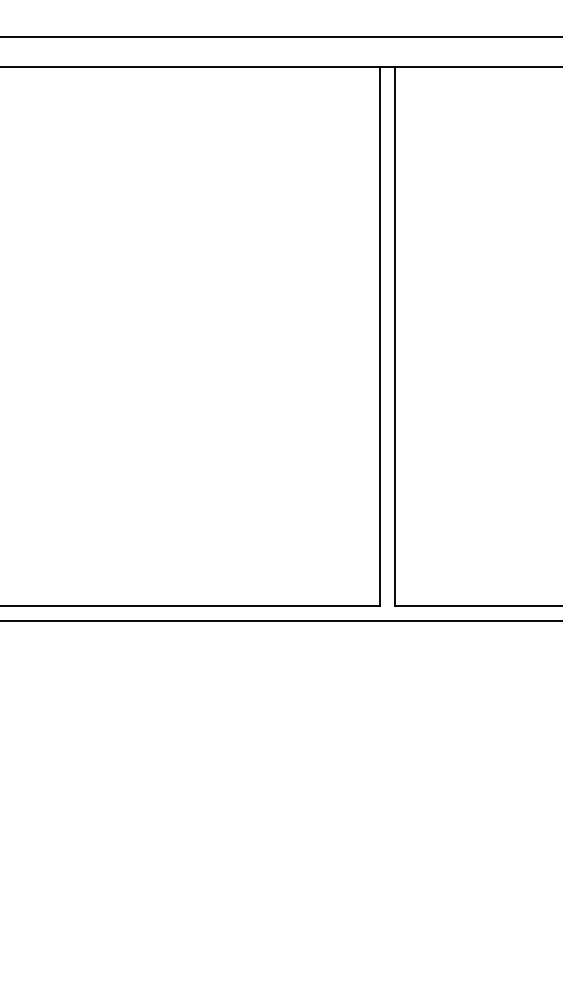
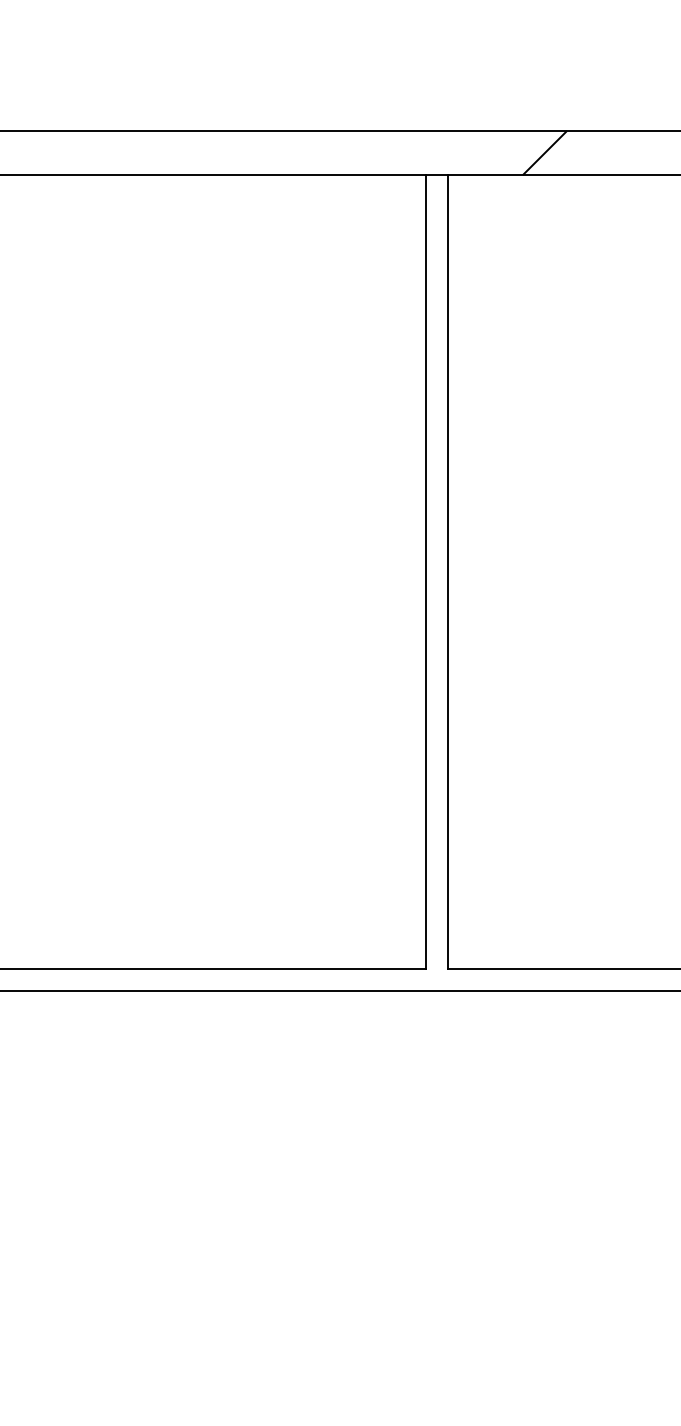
hatch: (460, 51) -> (544, 152), added

